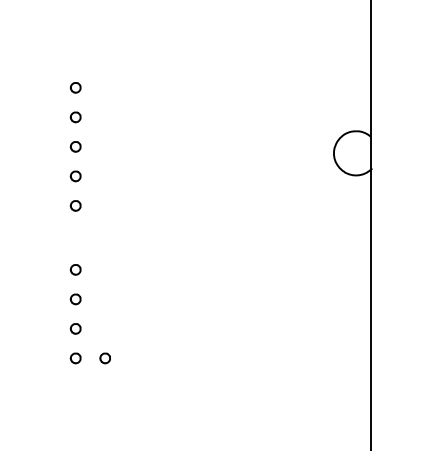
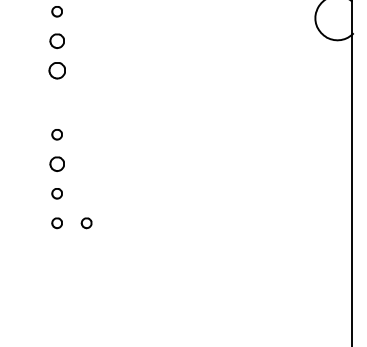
part: (75, 176) -> (56, 41), size x1.4
part: (75, 205) -> (56, 70), size x1.6
part: (75, 299) -> (56, 164), size x1.4

